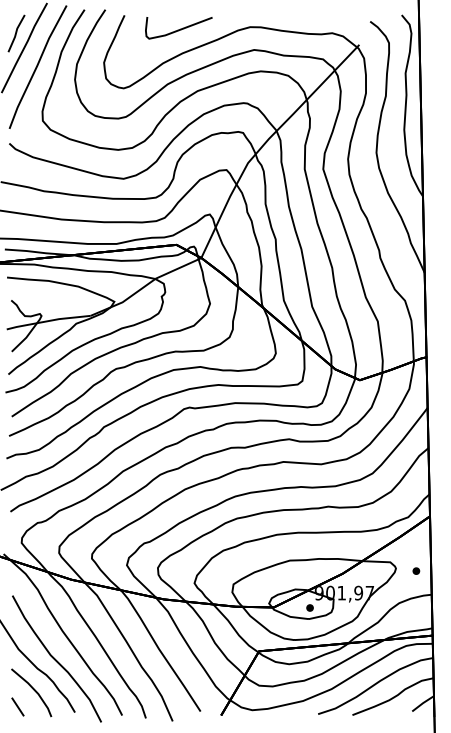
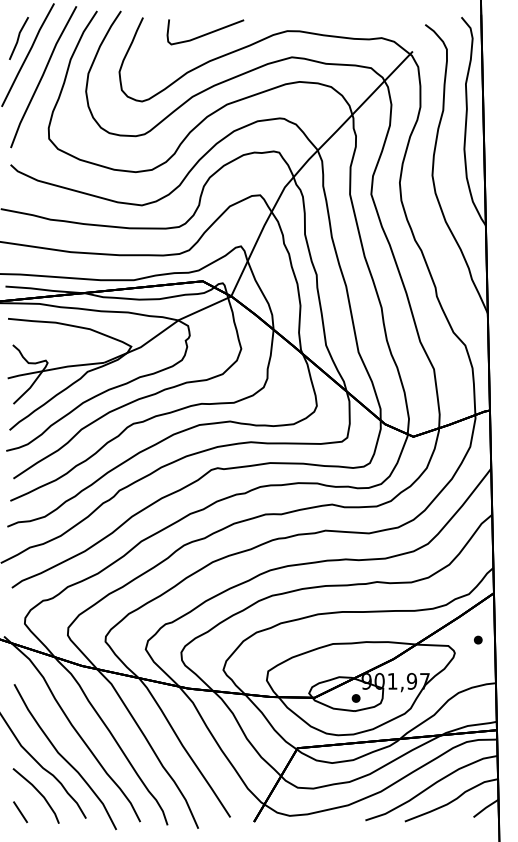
part: (416, 570) -> (478, 639), moved

